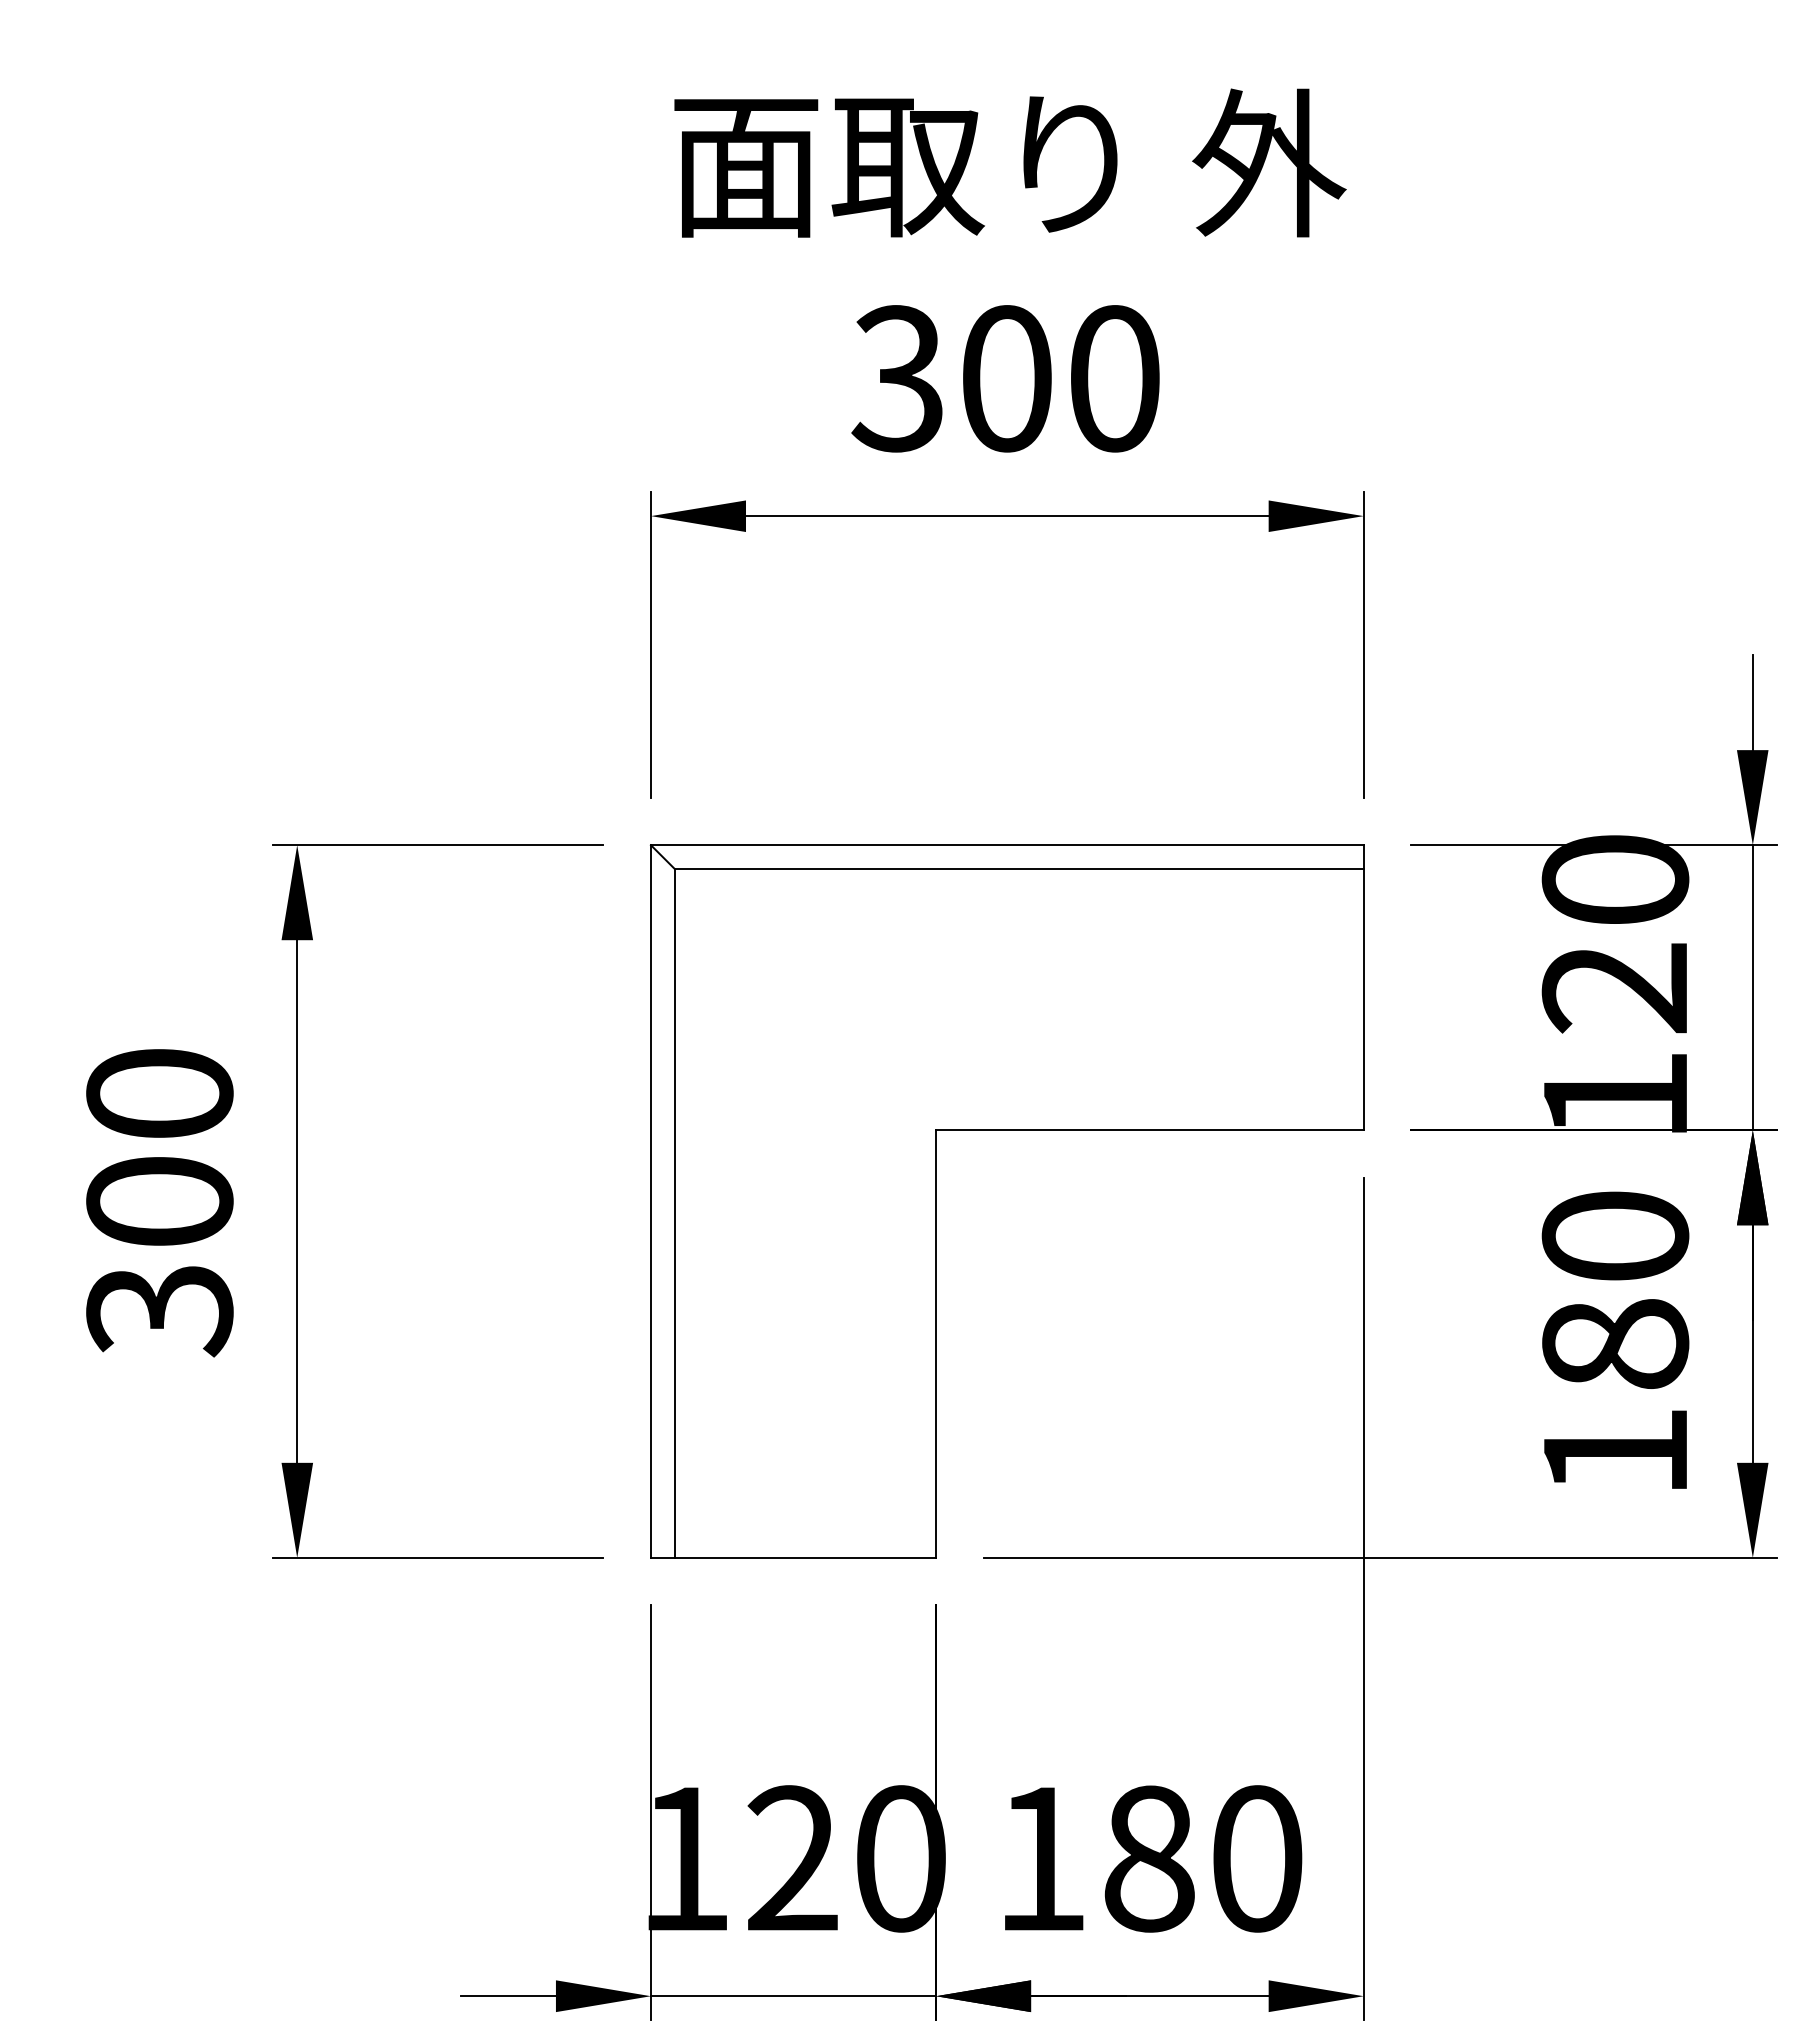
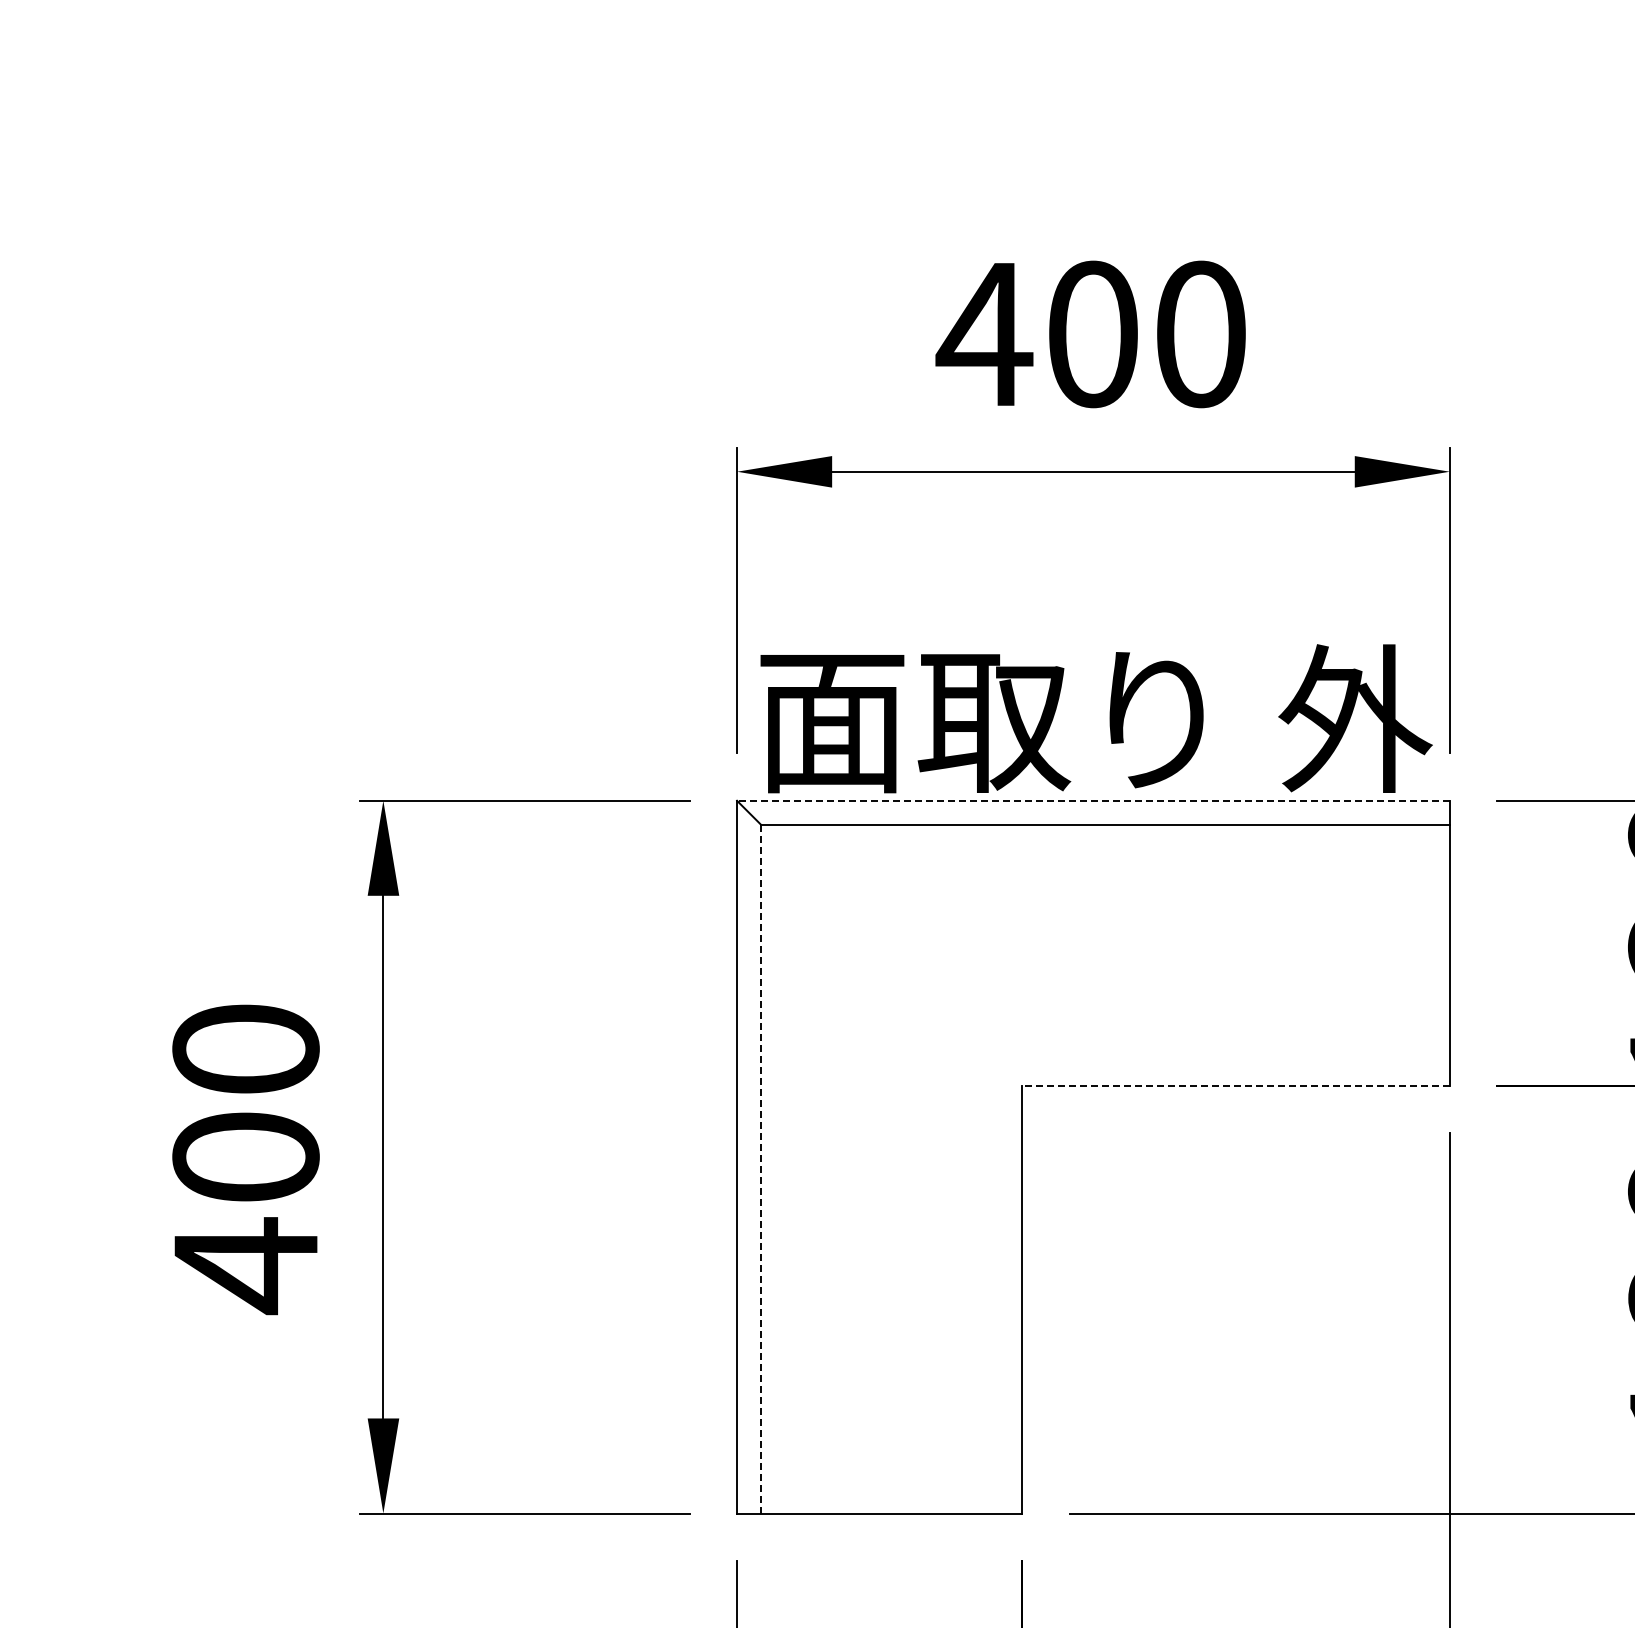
text: (1010, 162) -> (1096, 718), moved
text: (898, 378) -> (984, 334), 300 -> 400
line: (1006, 845) -> (1092, 801), solid -> dashed
line: (1149, 1130) -> (1235, 1086), solid -> dashed
line: (674, 1213) -> (760, 1169), solid -> dashed
text: (159, 1310) -> (245, 1266), 300 -> 400

